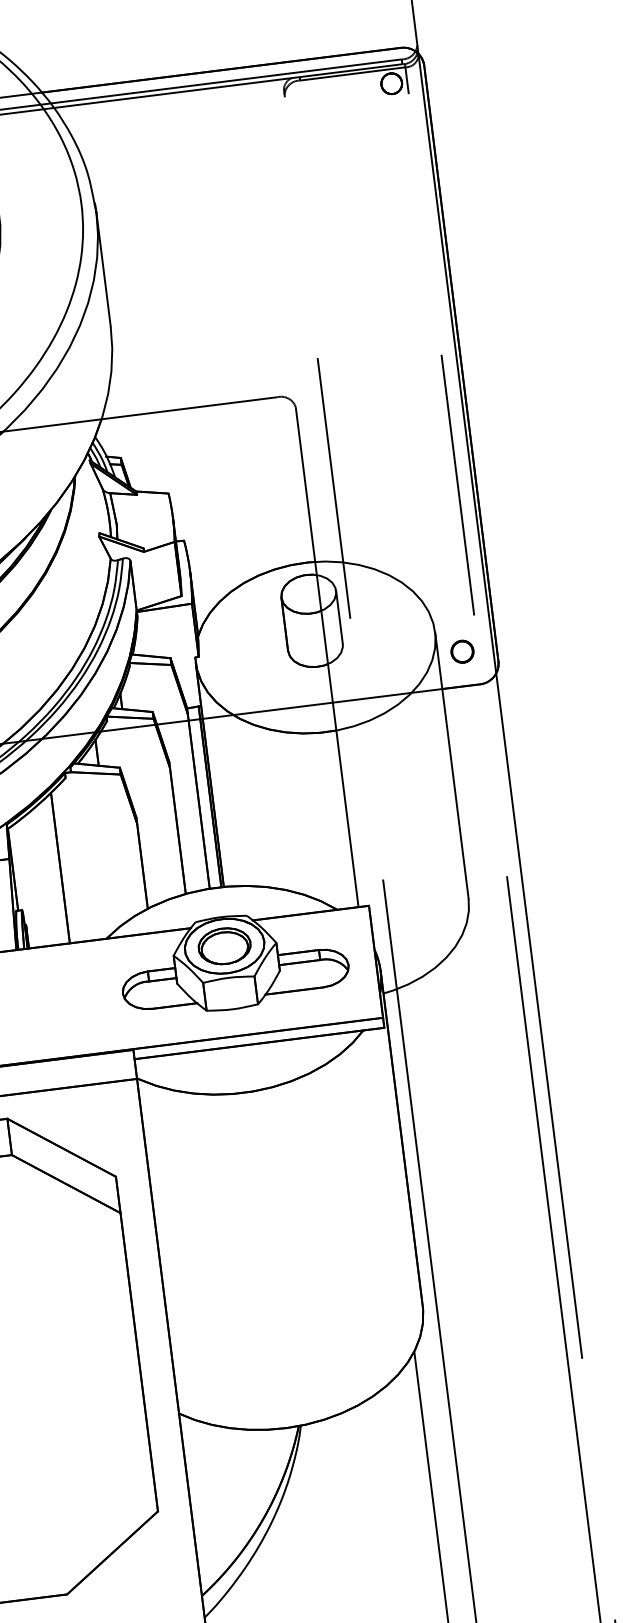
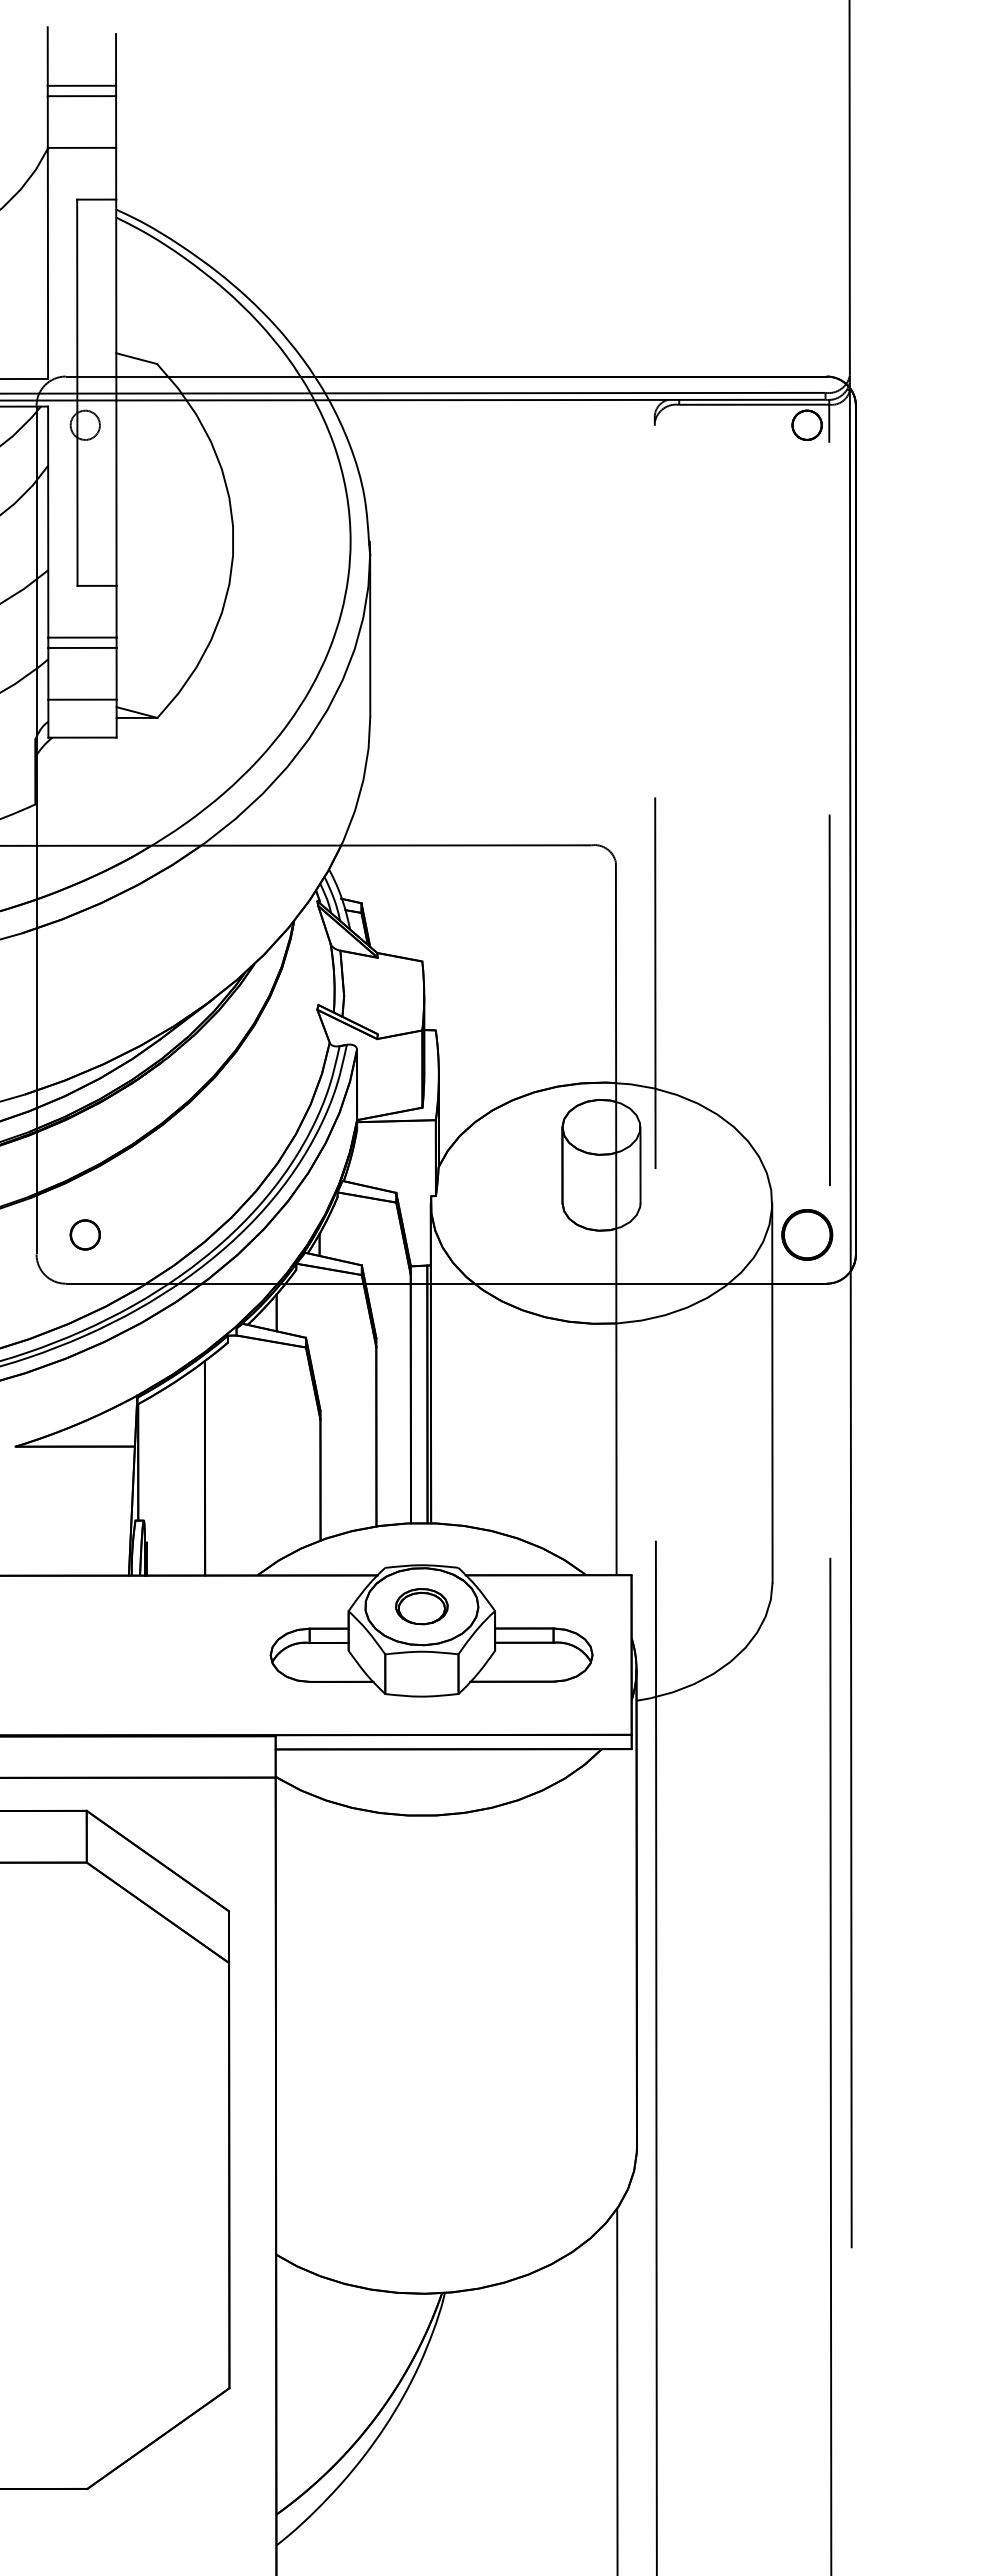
circle: (461, 651) -> (806, 1234), size x1.6
part: (224, 946) -> (421, 1606), size x0.7

